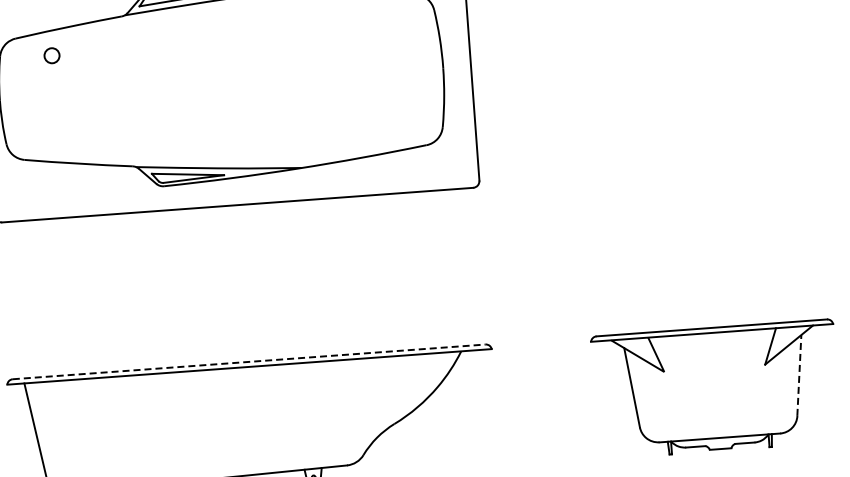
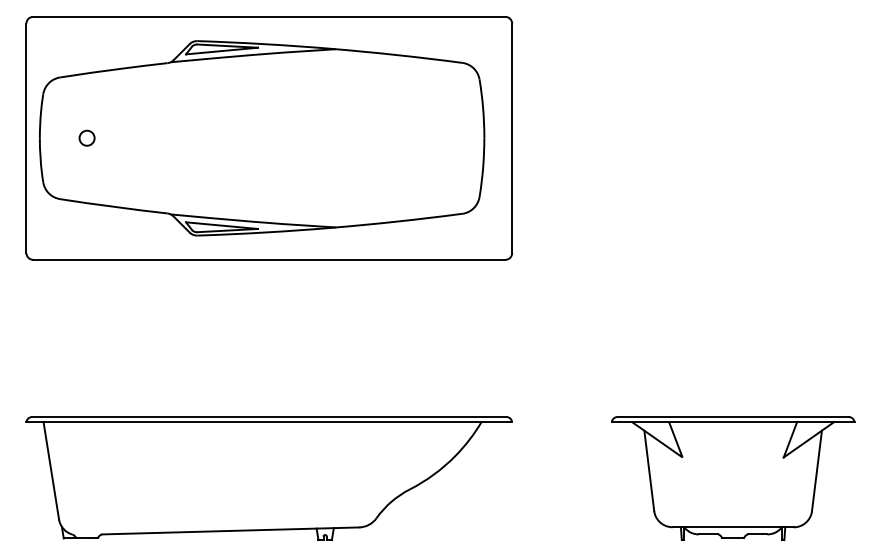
part: (51, 55) -> (86, 137), moved
line: (249, 362) -> (269, 417), dashed -> solid
line: (799, 375) -> (817, 470), dashed -> solid

